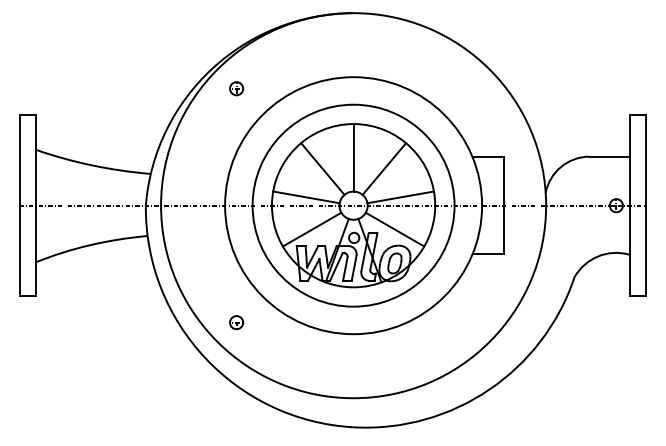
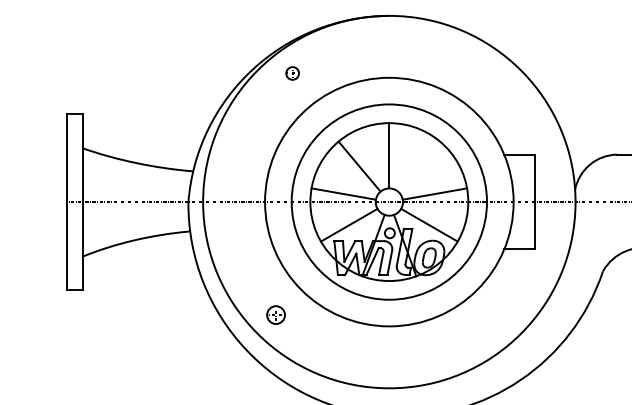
part: (236, 88) -> (292, 73), moved
line: (384, 168) -> (419, 166), removed
part: (236, 322) -> (276, 315), size x1.4

